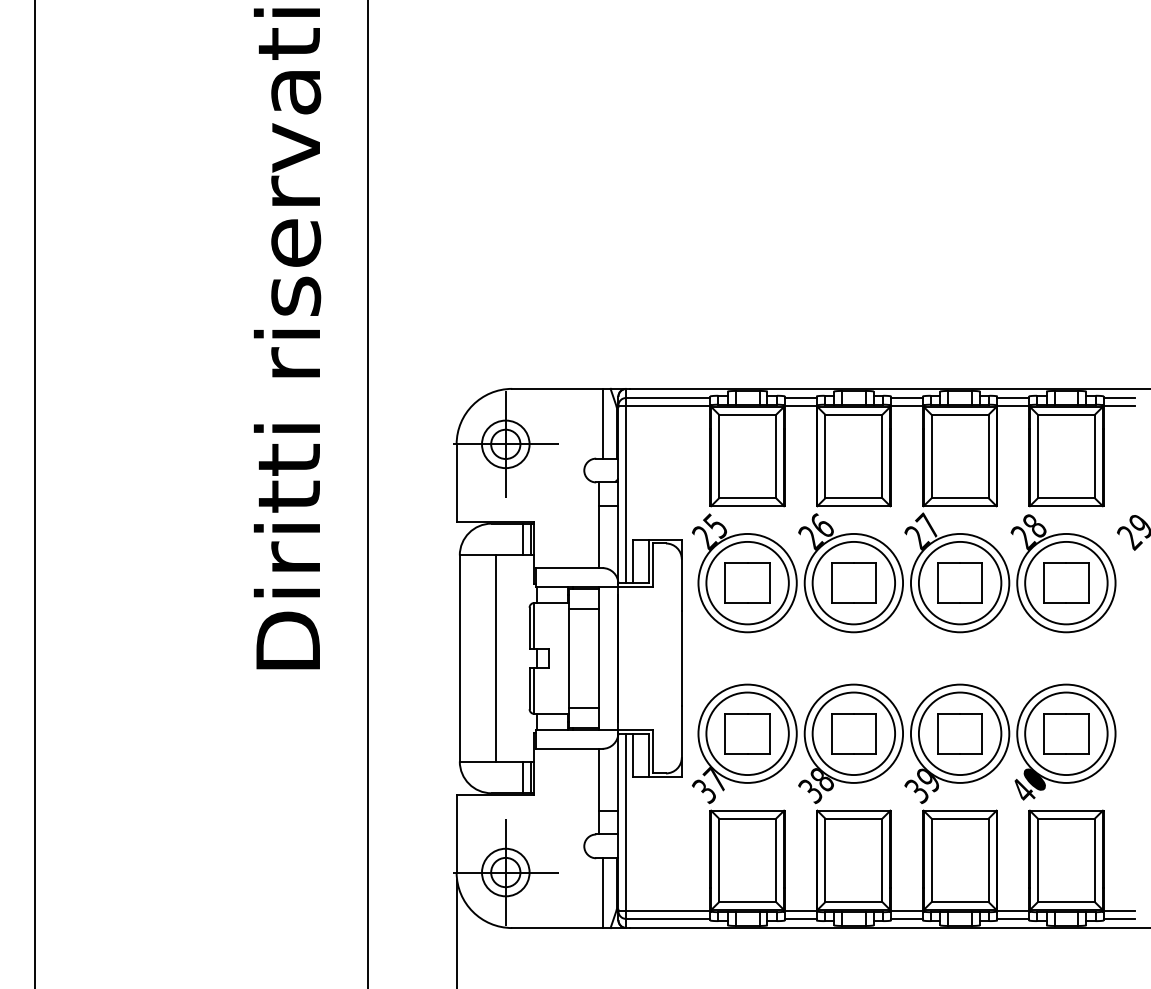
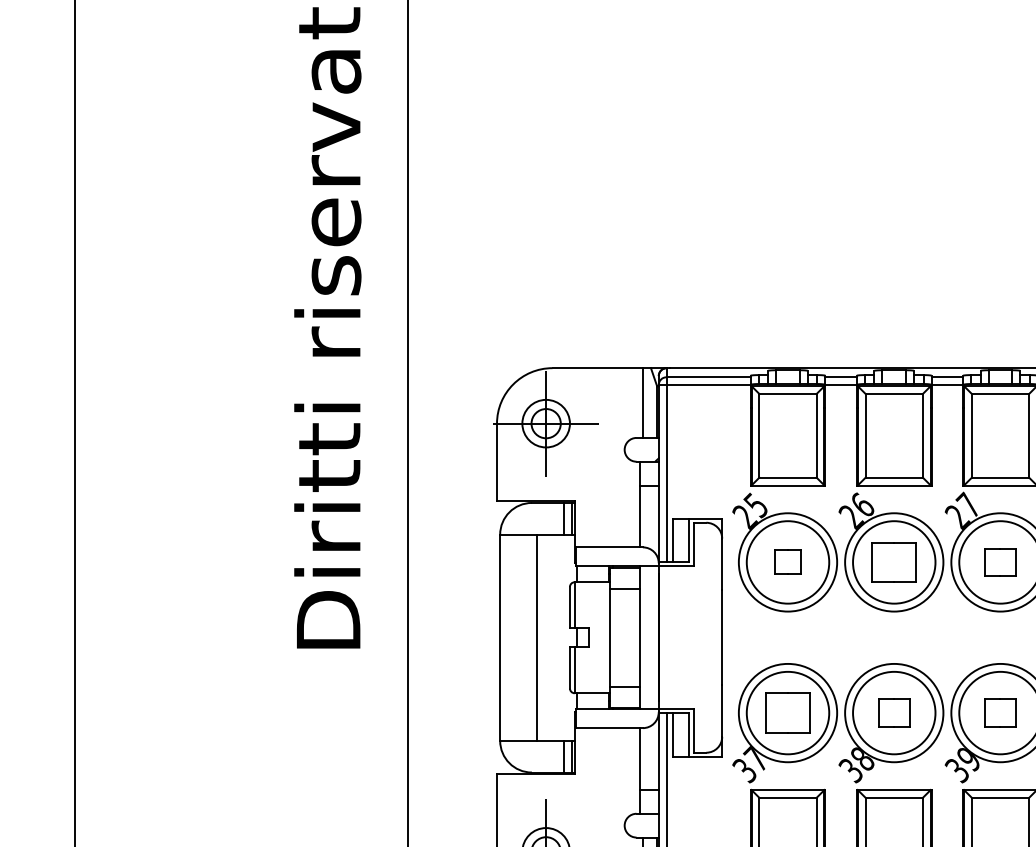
part: (747, 582) -> (787, 561), size x0.6
part: (959, 582) -> (999, 561), size x0.7
part: (853, 733) -> (893, 712), size x0.7
part: (959, 733) -> (999, 712), size x0.7

